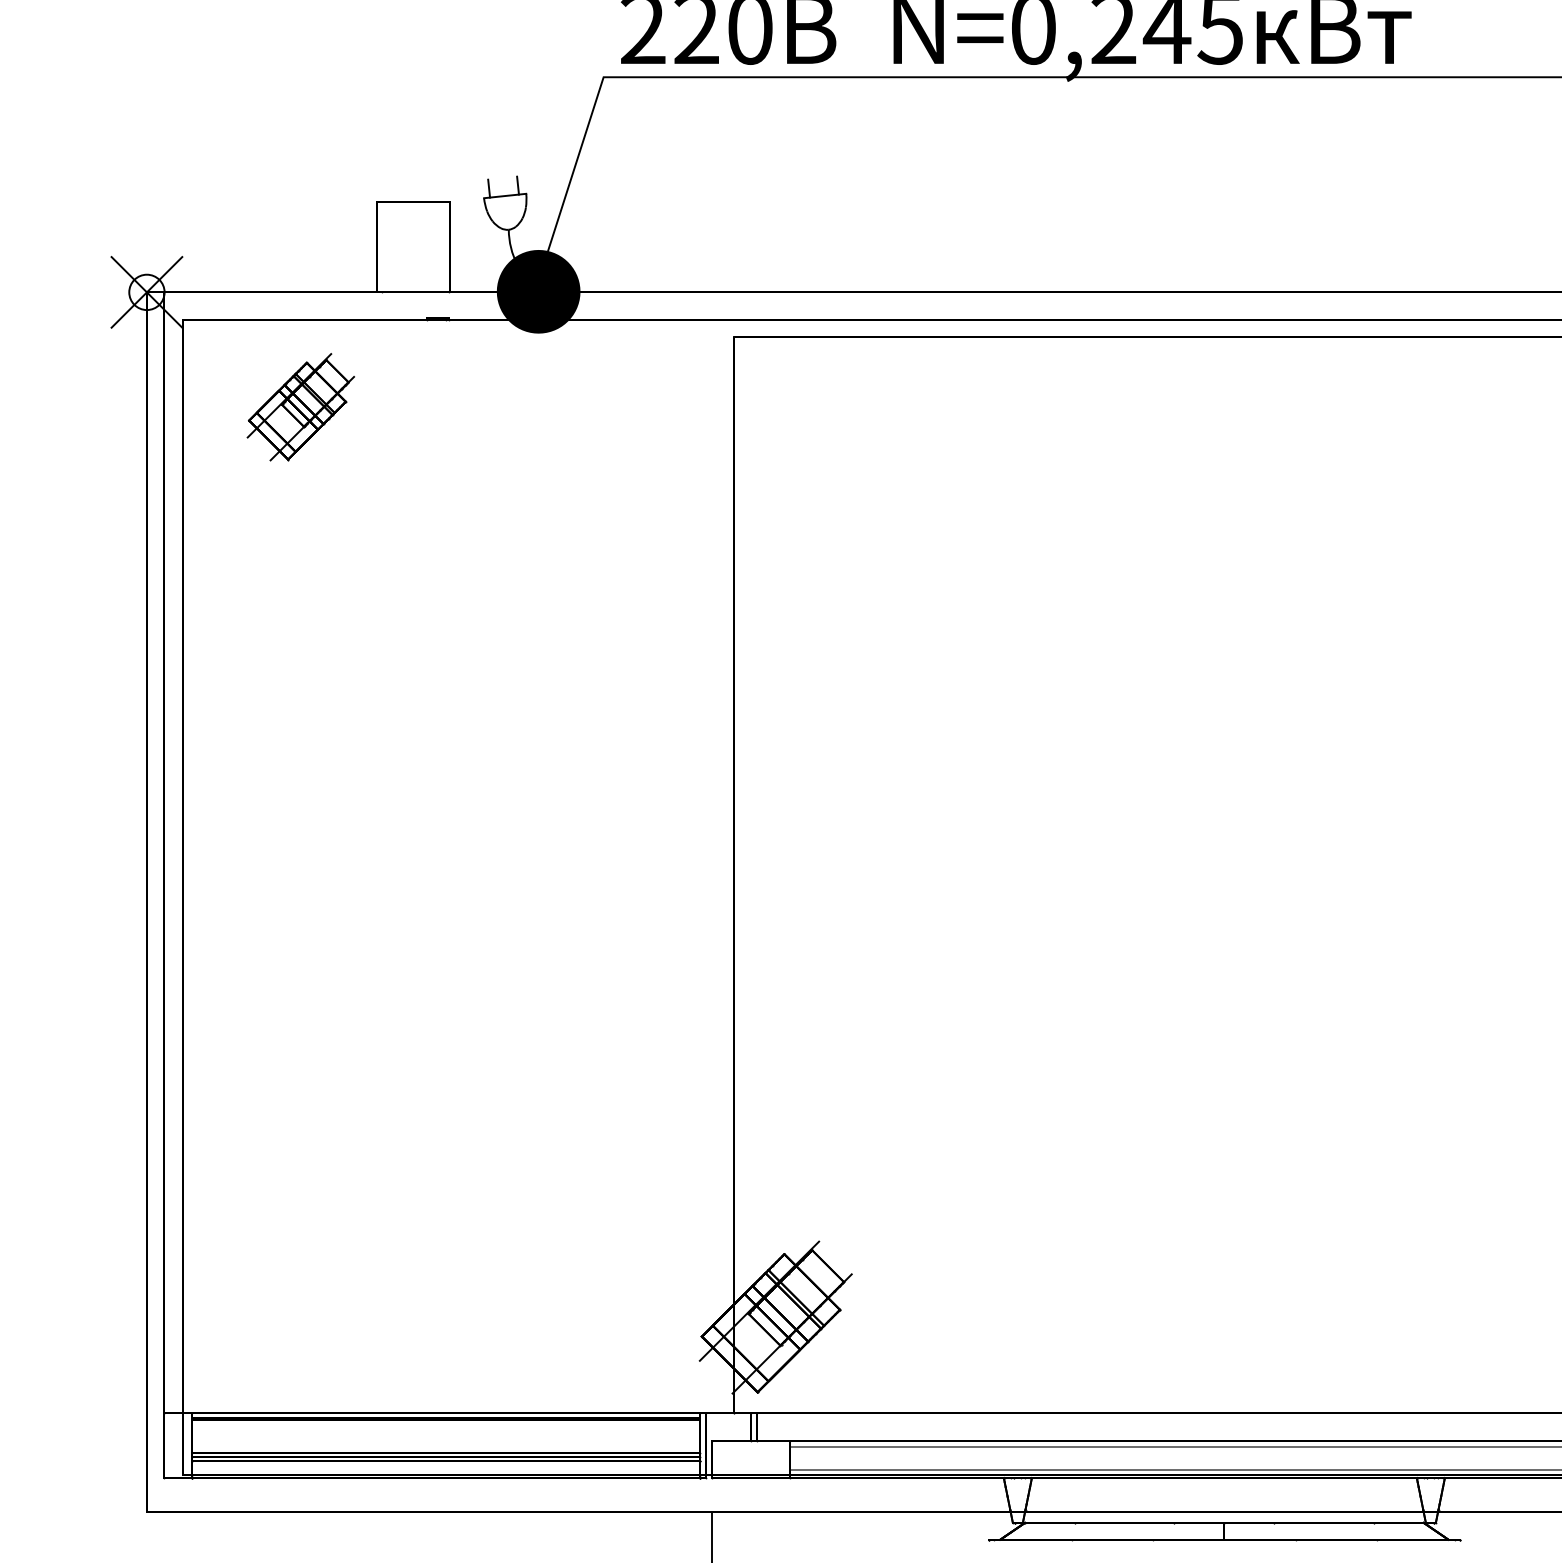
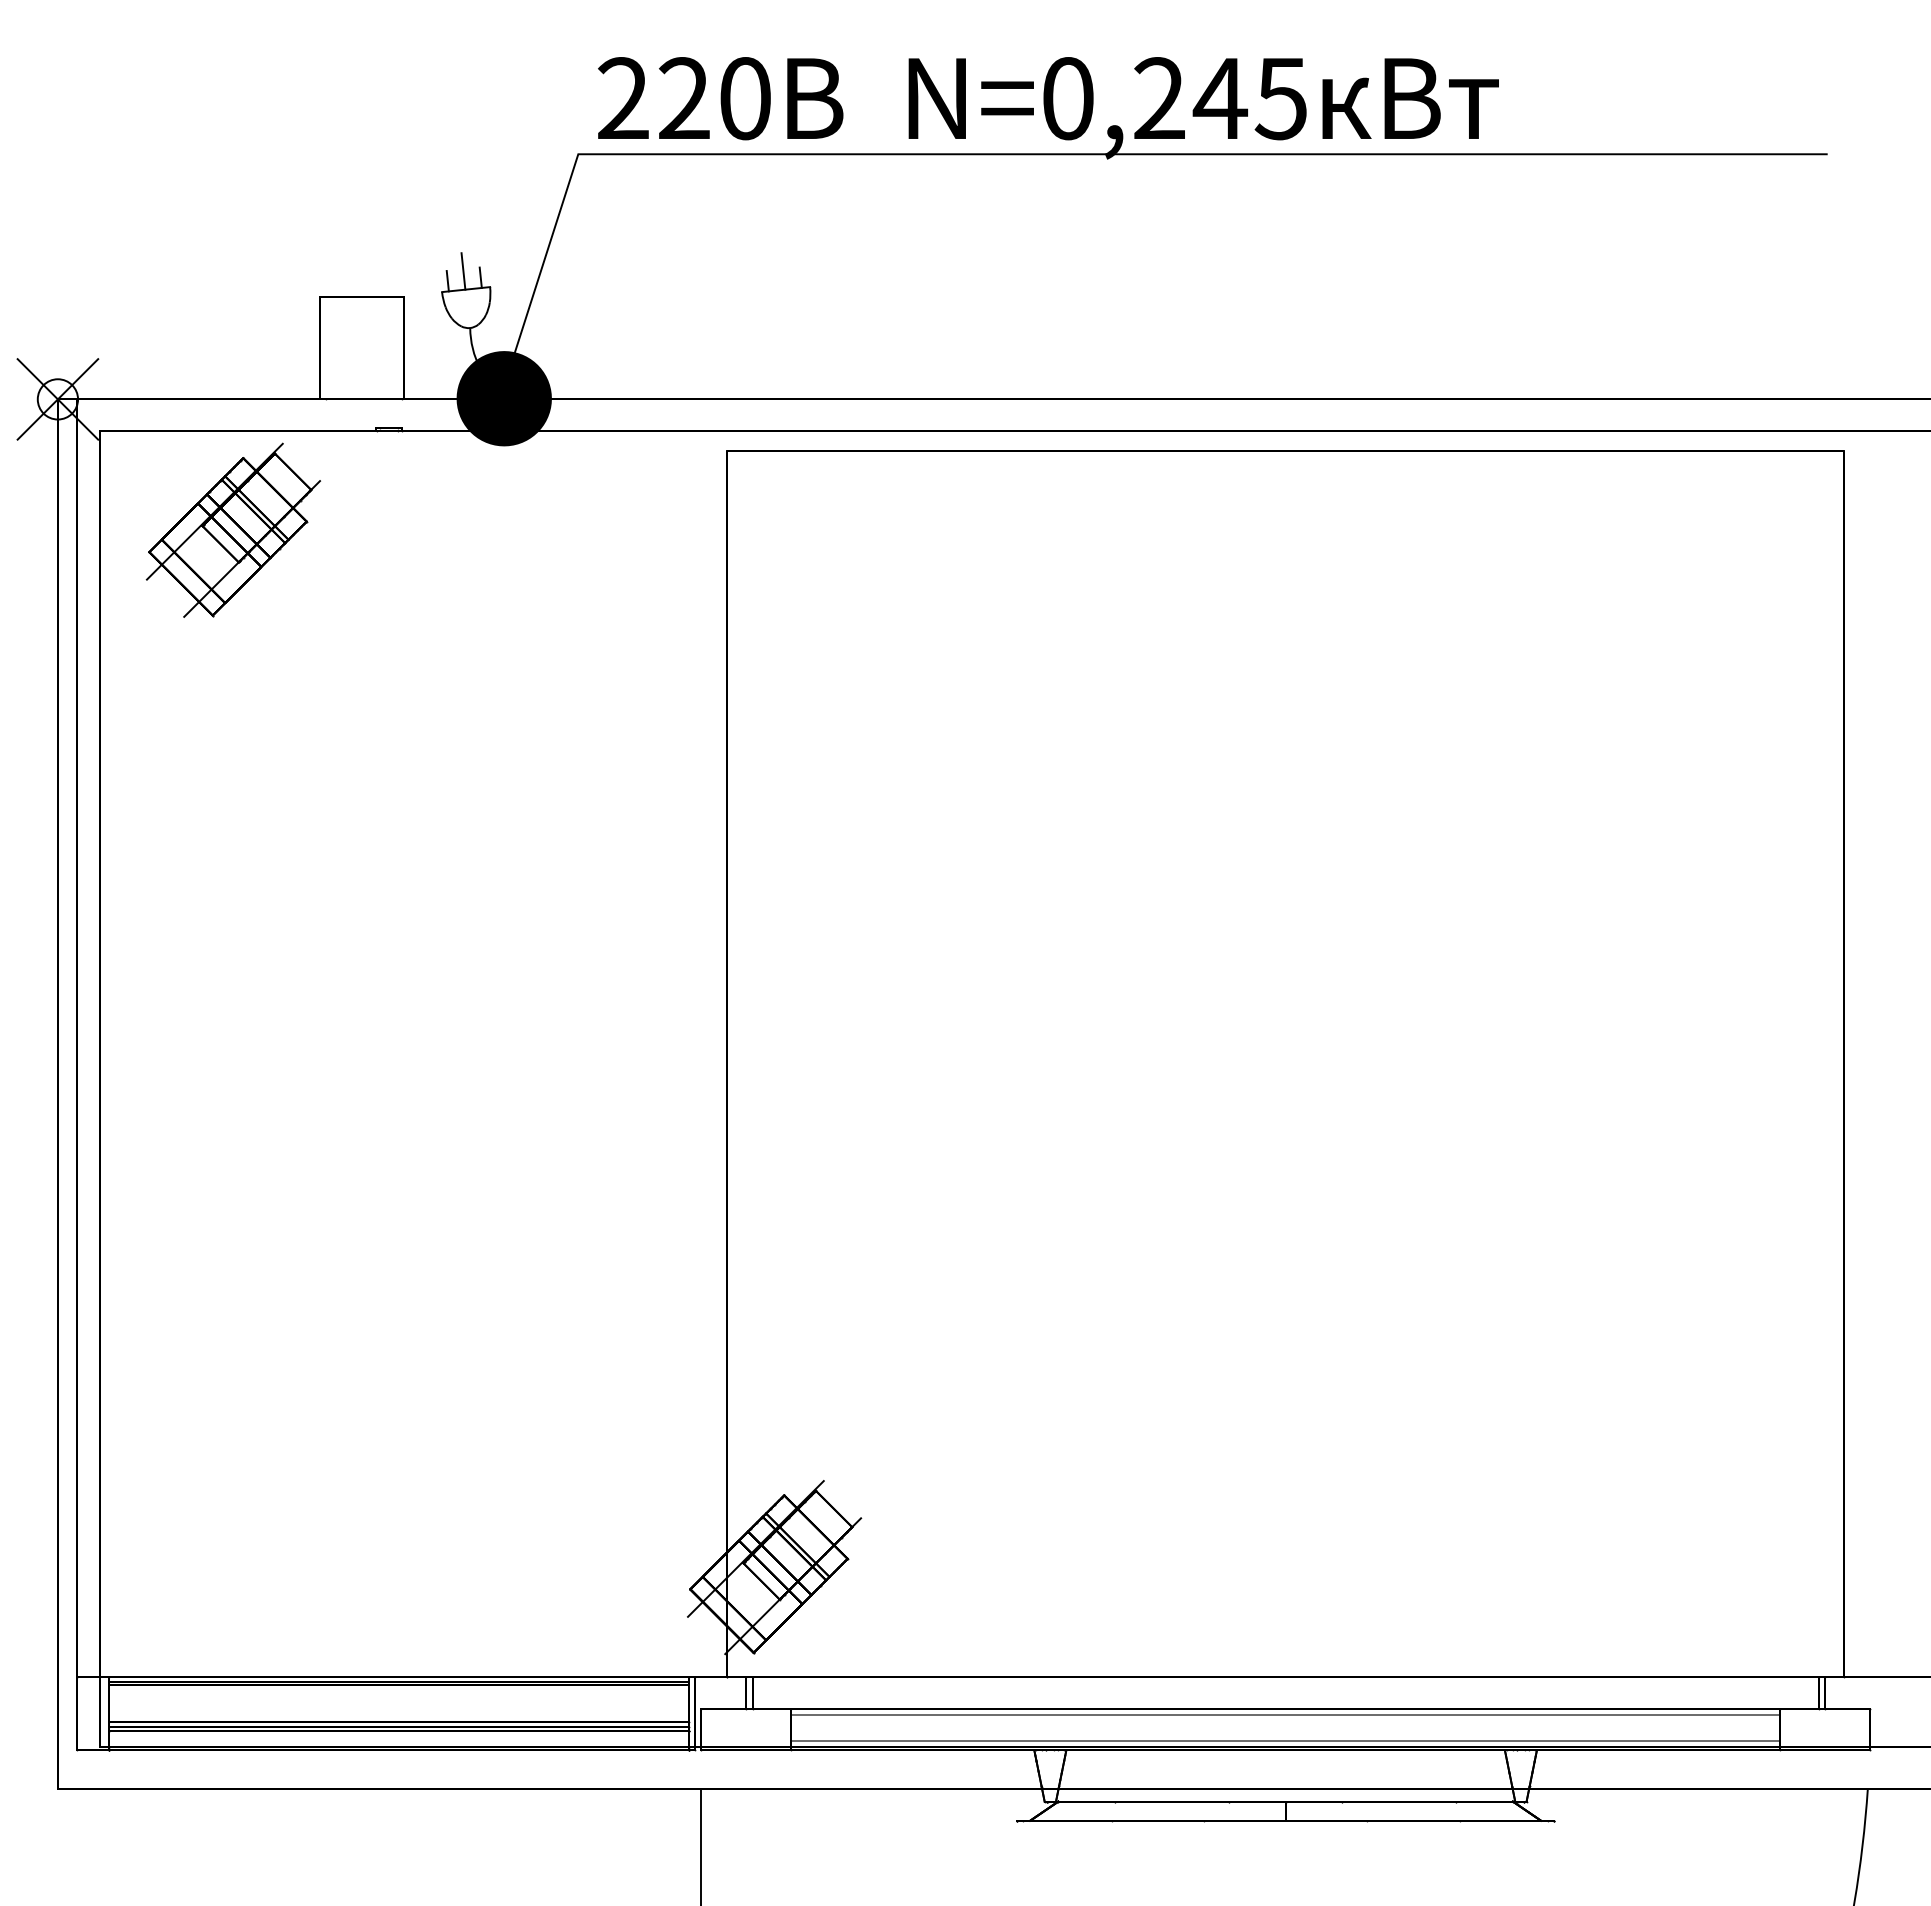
line: (502, 180) -> (463, 271), added
part: (300, 406) -> (232, 529), size x1.43

